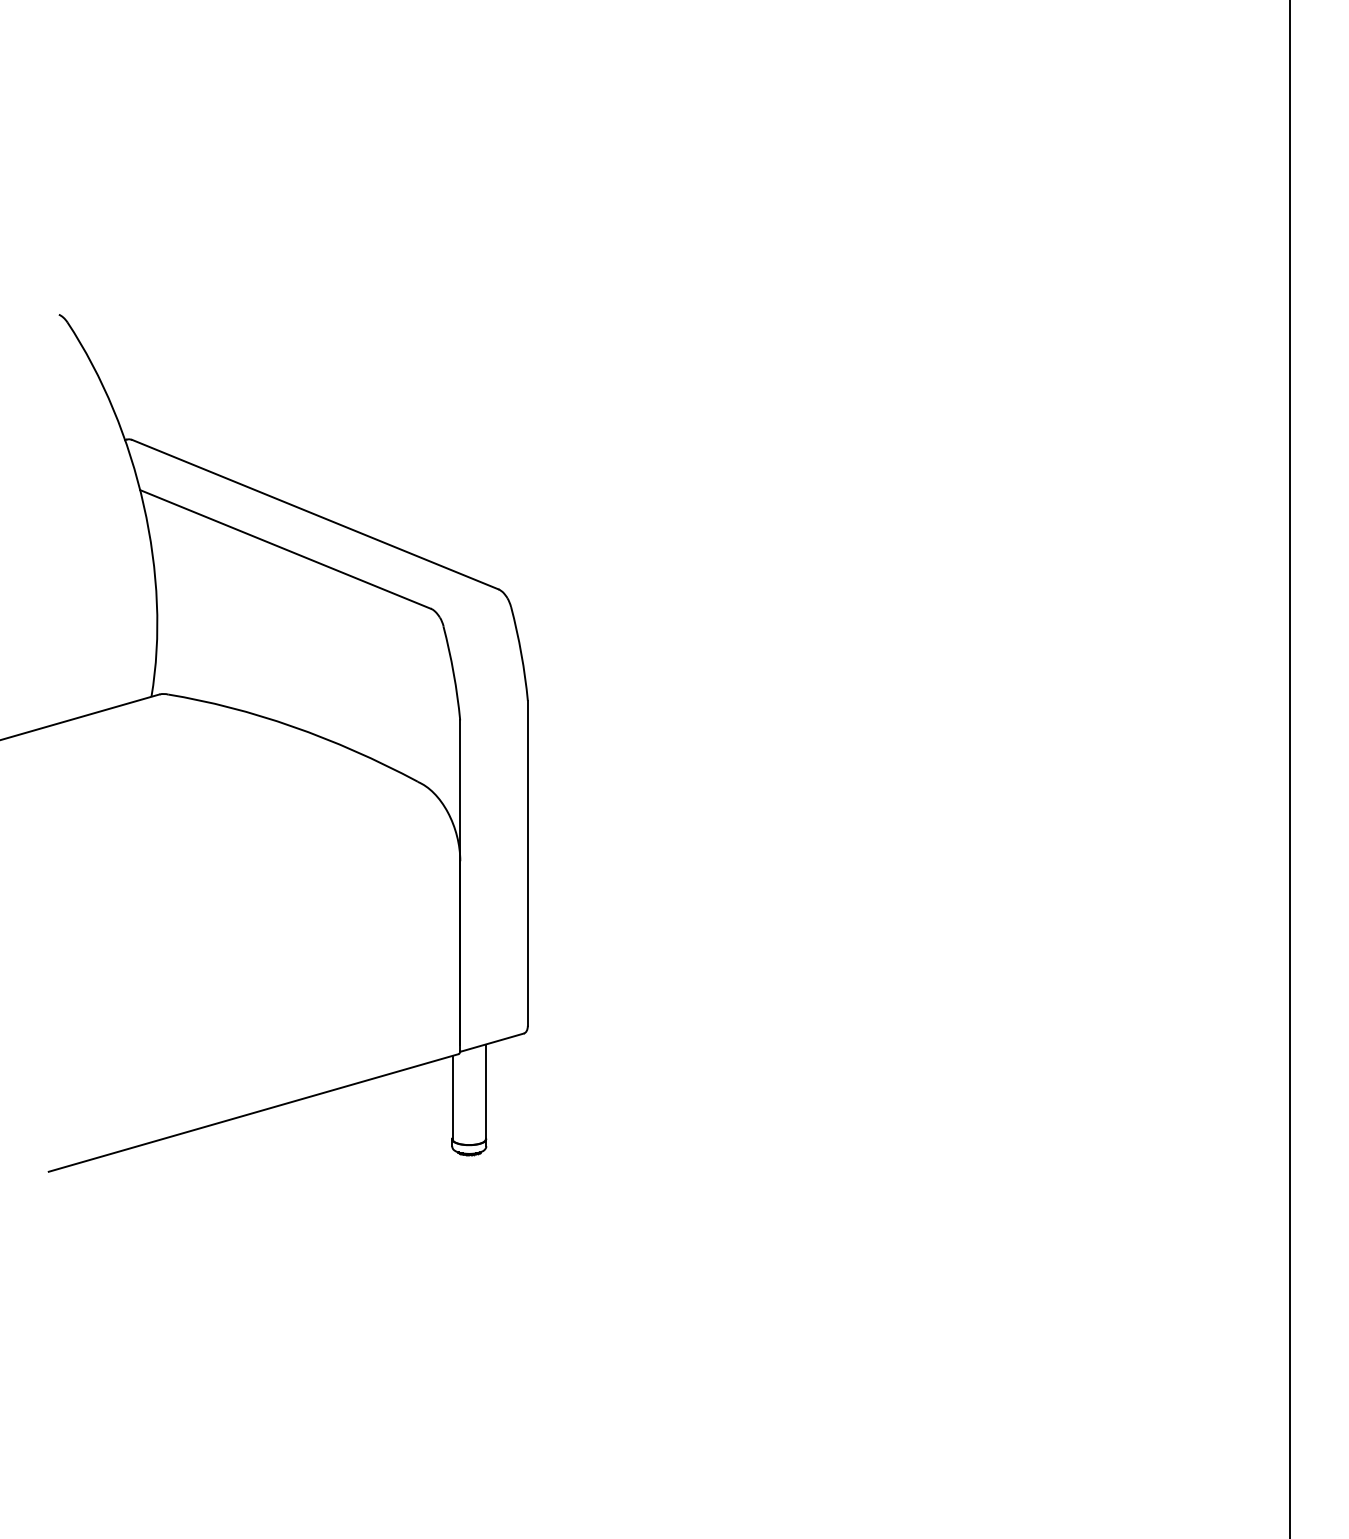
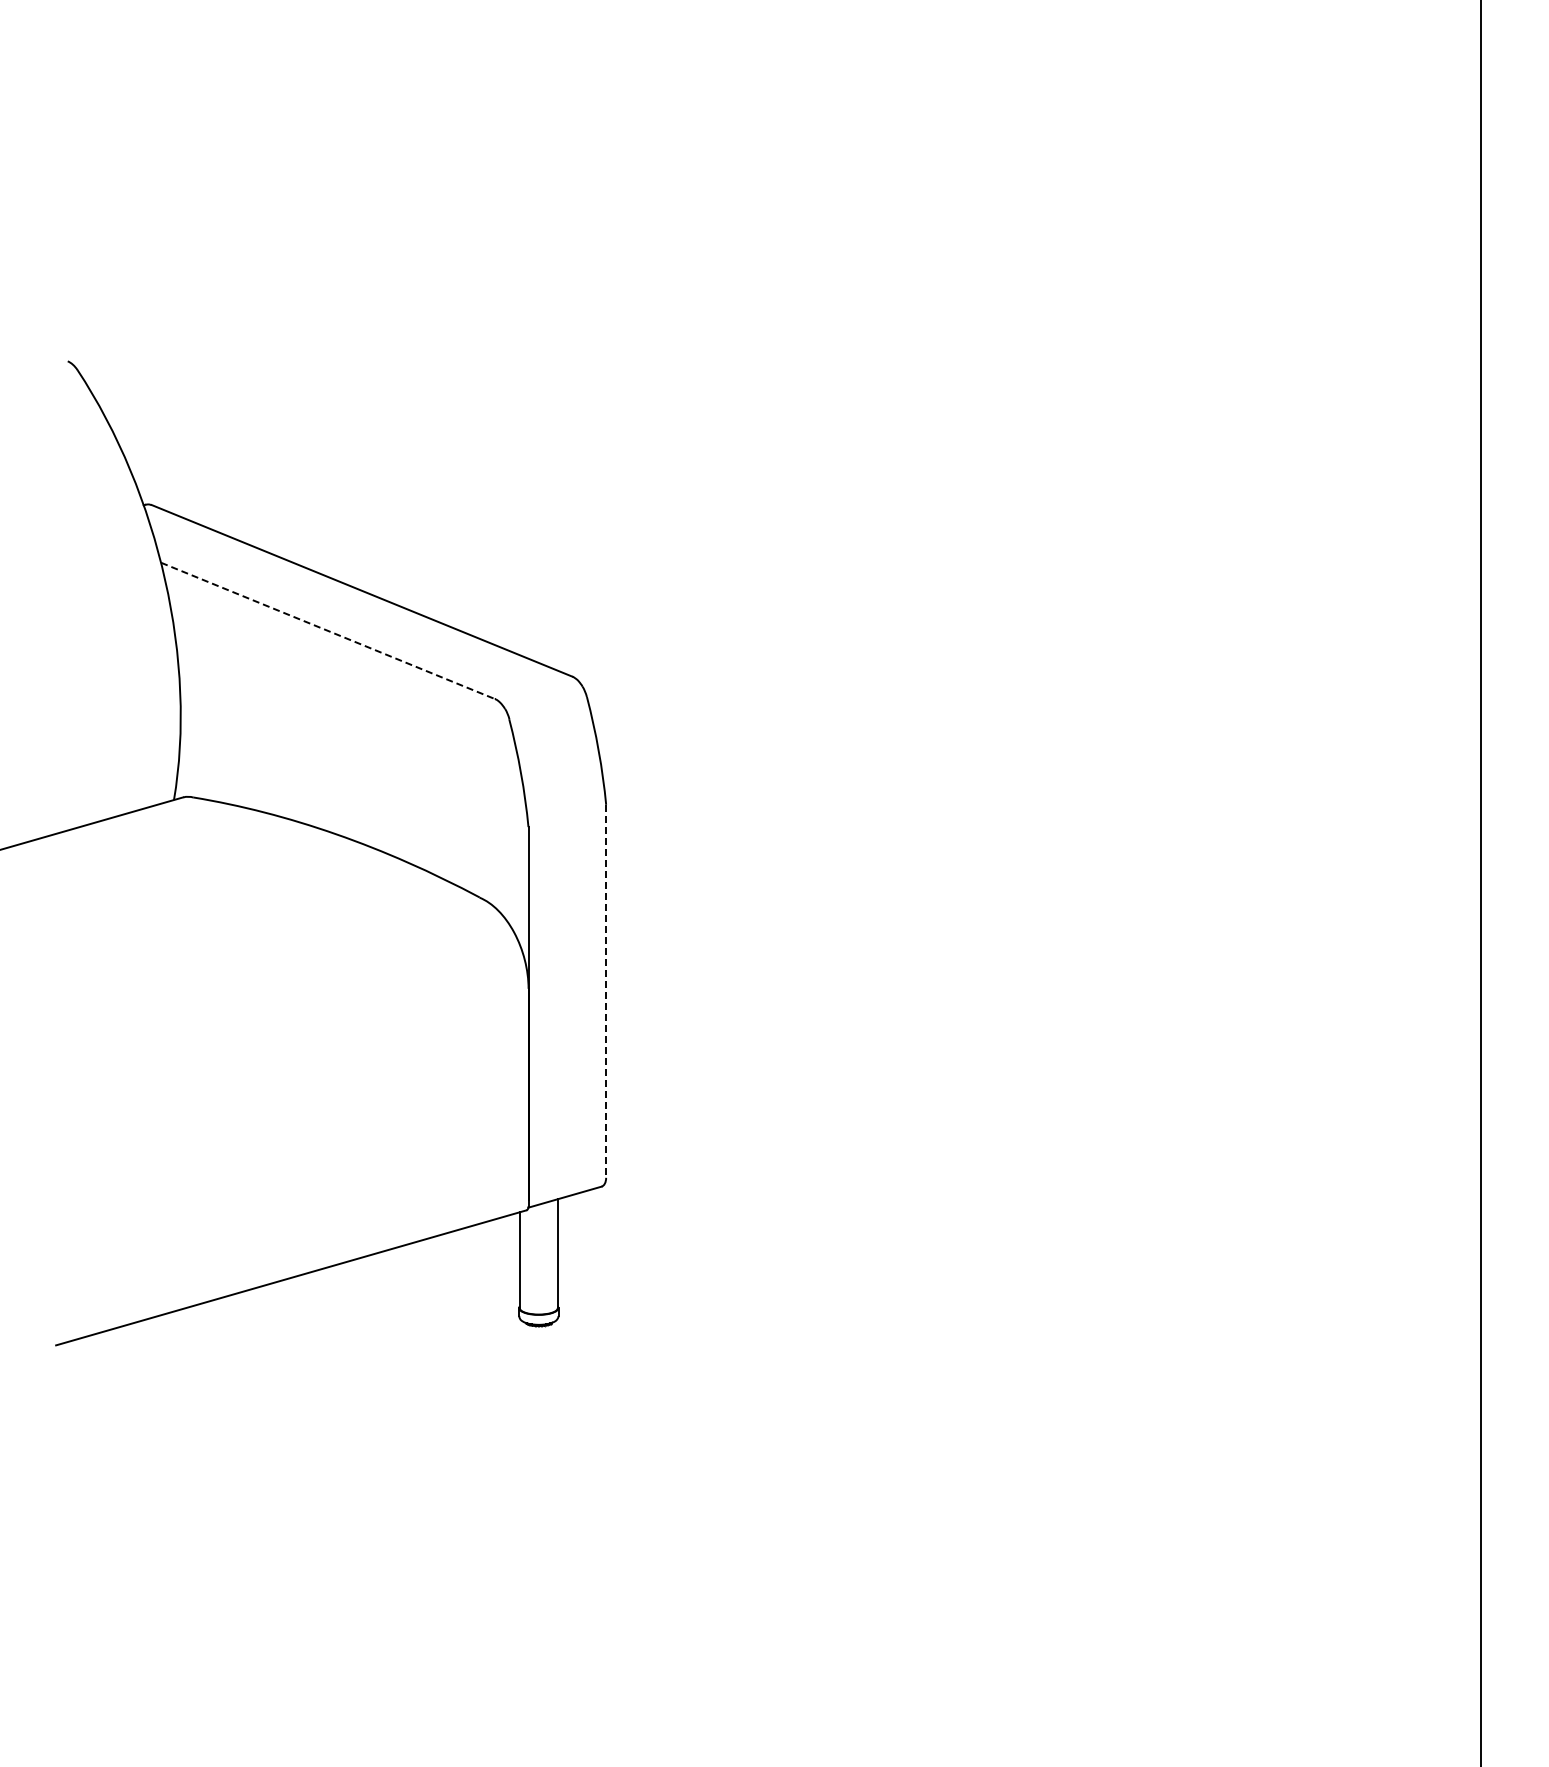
line: (286, 550) -> (328, 631), solid -> dashed
line: (528, 863) -> (606, 991), solid -> dashed

